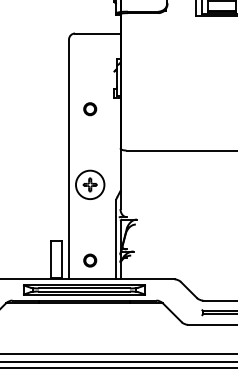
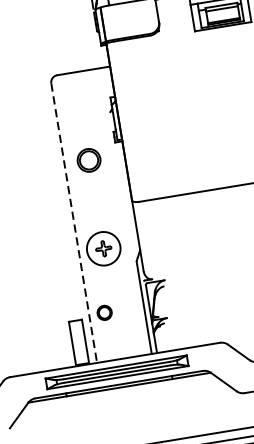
circle: (90, 109) -> (89, 160), size x1.6
line: (69, 159) -> (74, 223), solid -> dashed
circle: (90, 260) -> (104, 312), moved

